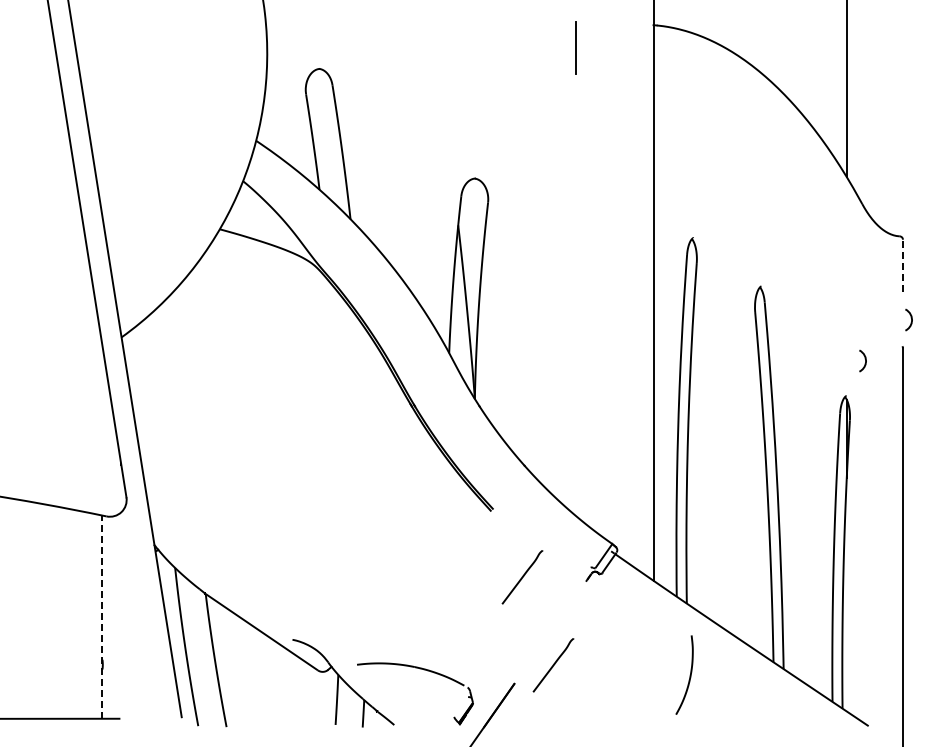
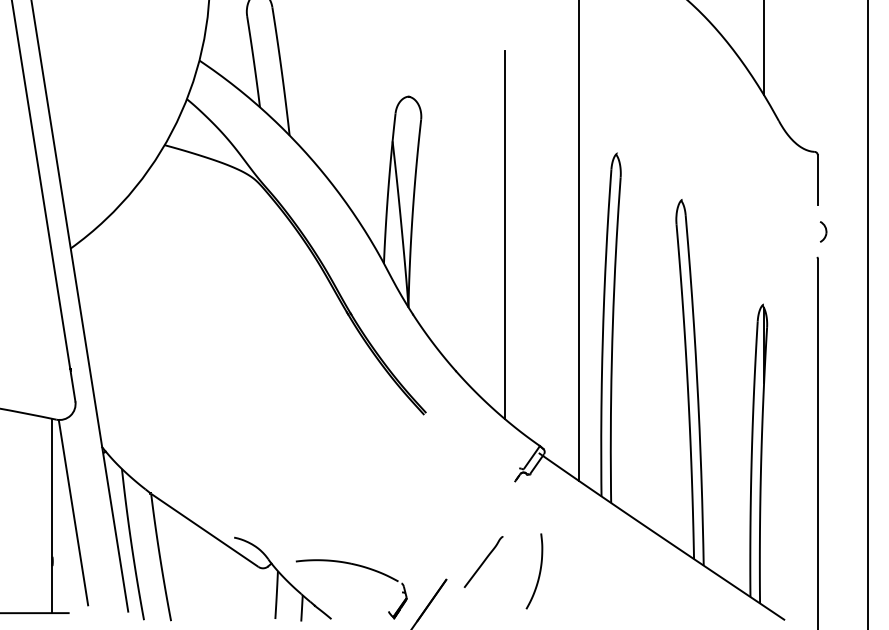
line: (902, 265) -> (817, 179), dashed -> solid
line: (576, 323) -> (505, 235), added
part: (862, 360) -> (779, 270), removed
line: (522, 577) -> (454, 478), removed
line: (124, 613) -> (73, 512), added
line: (102, 617) -> (52, 516), dashed -> solid
curve: (689, 675) -> (539, 571), moved

